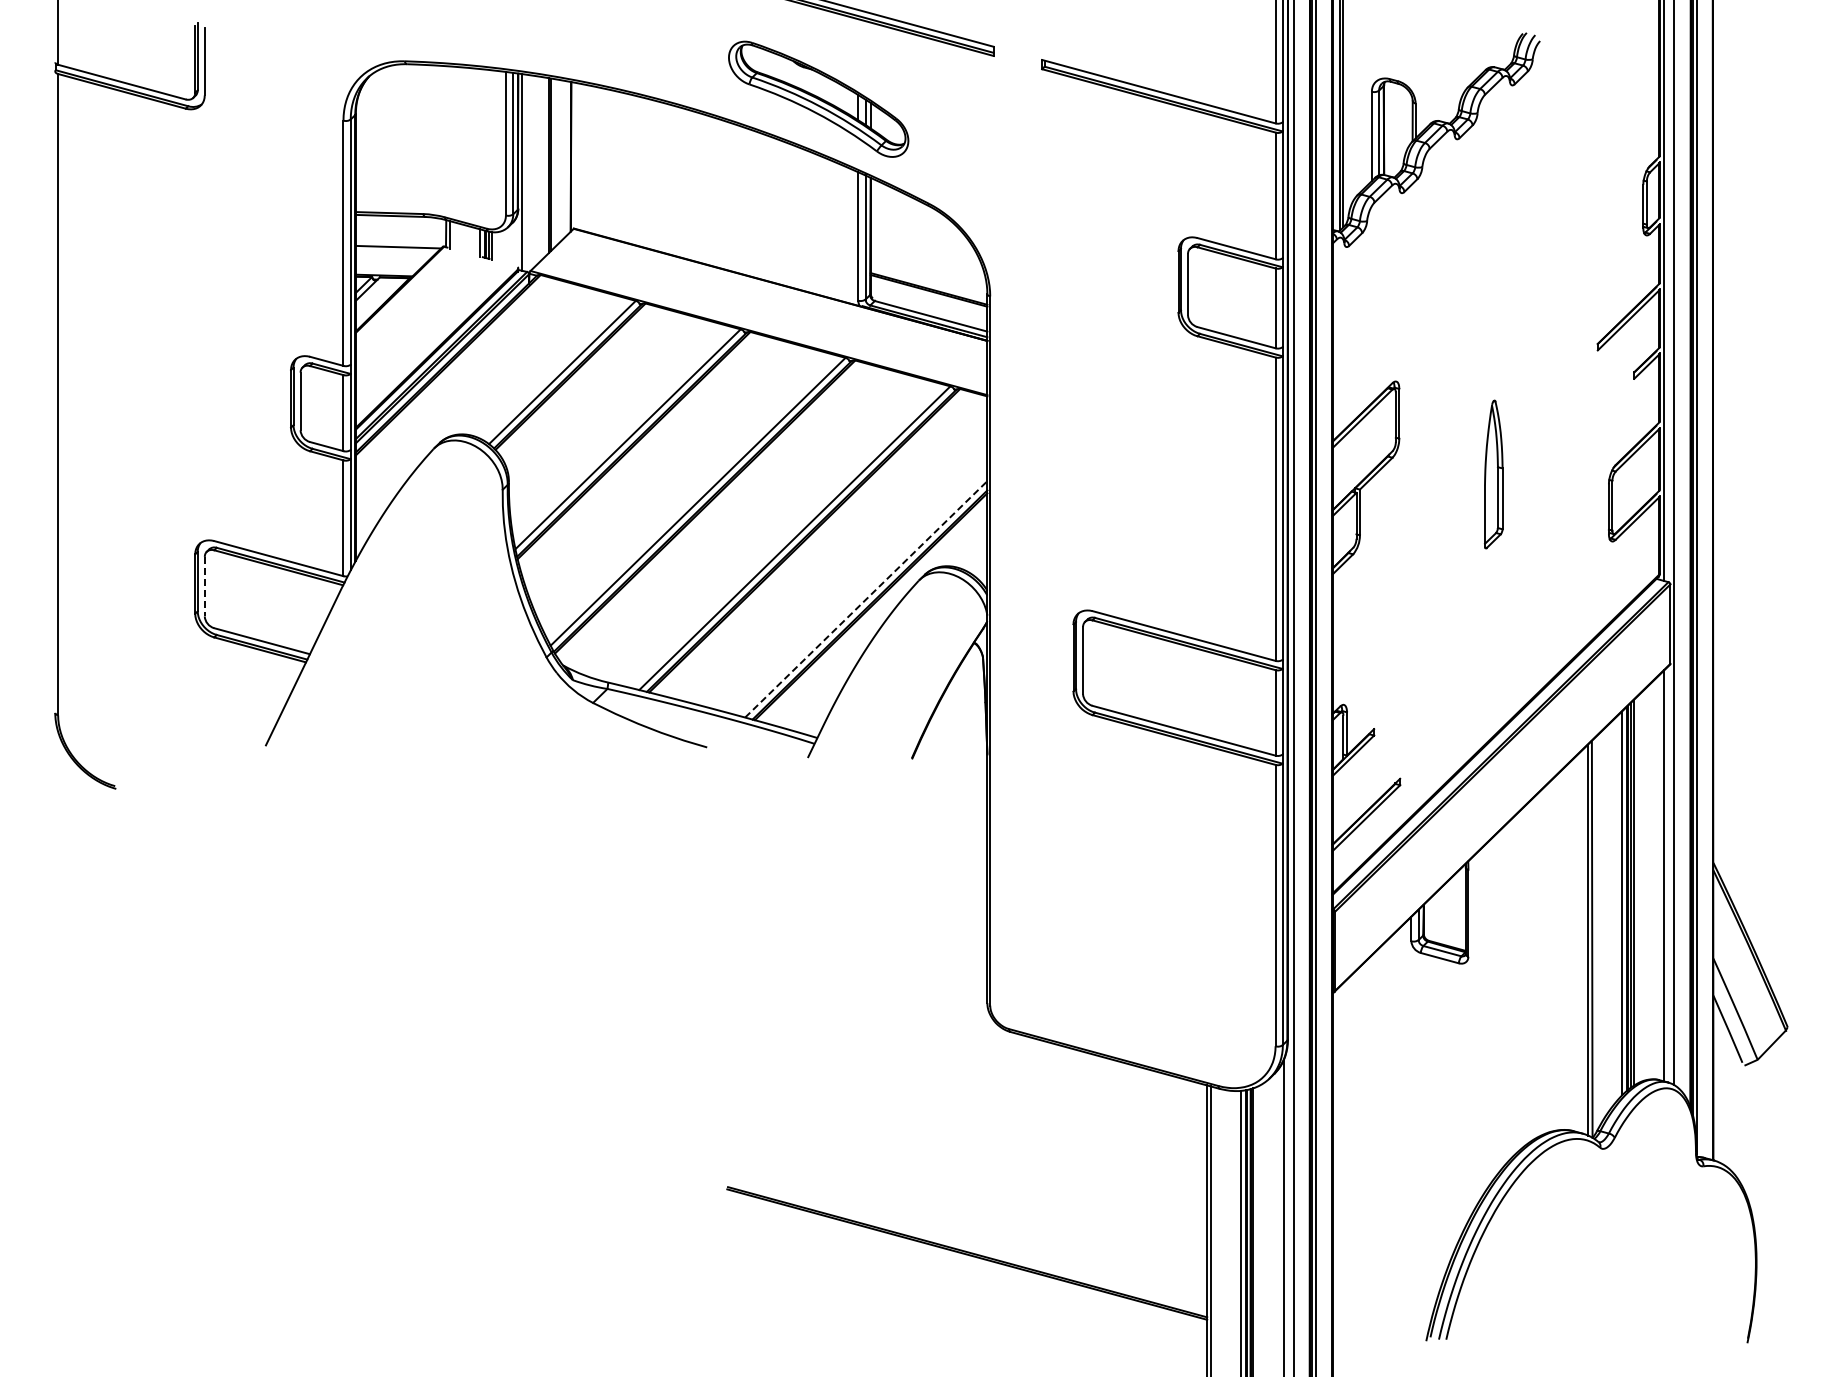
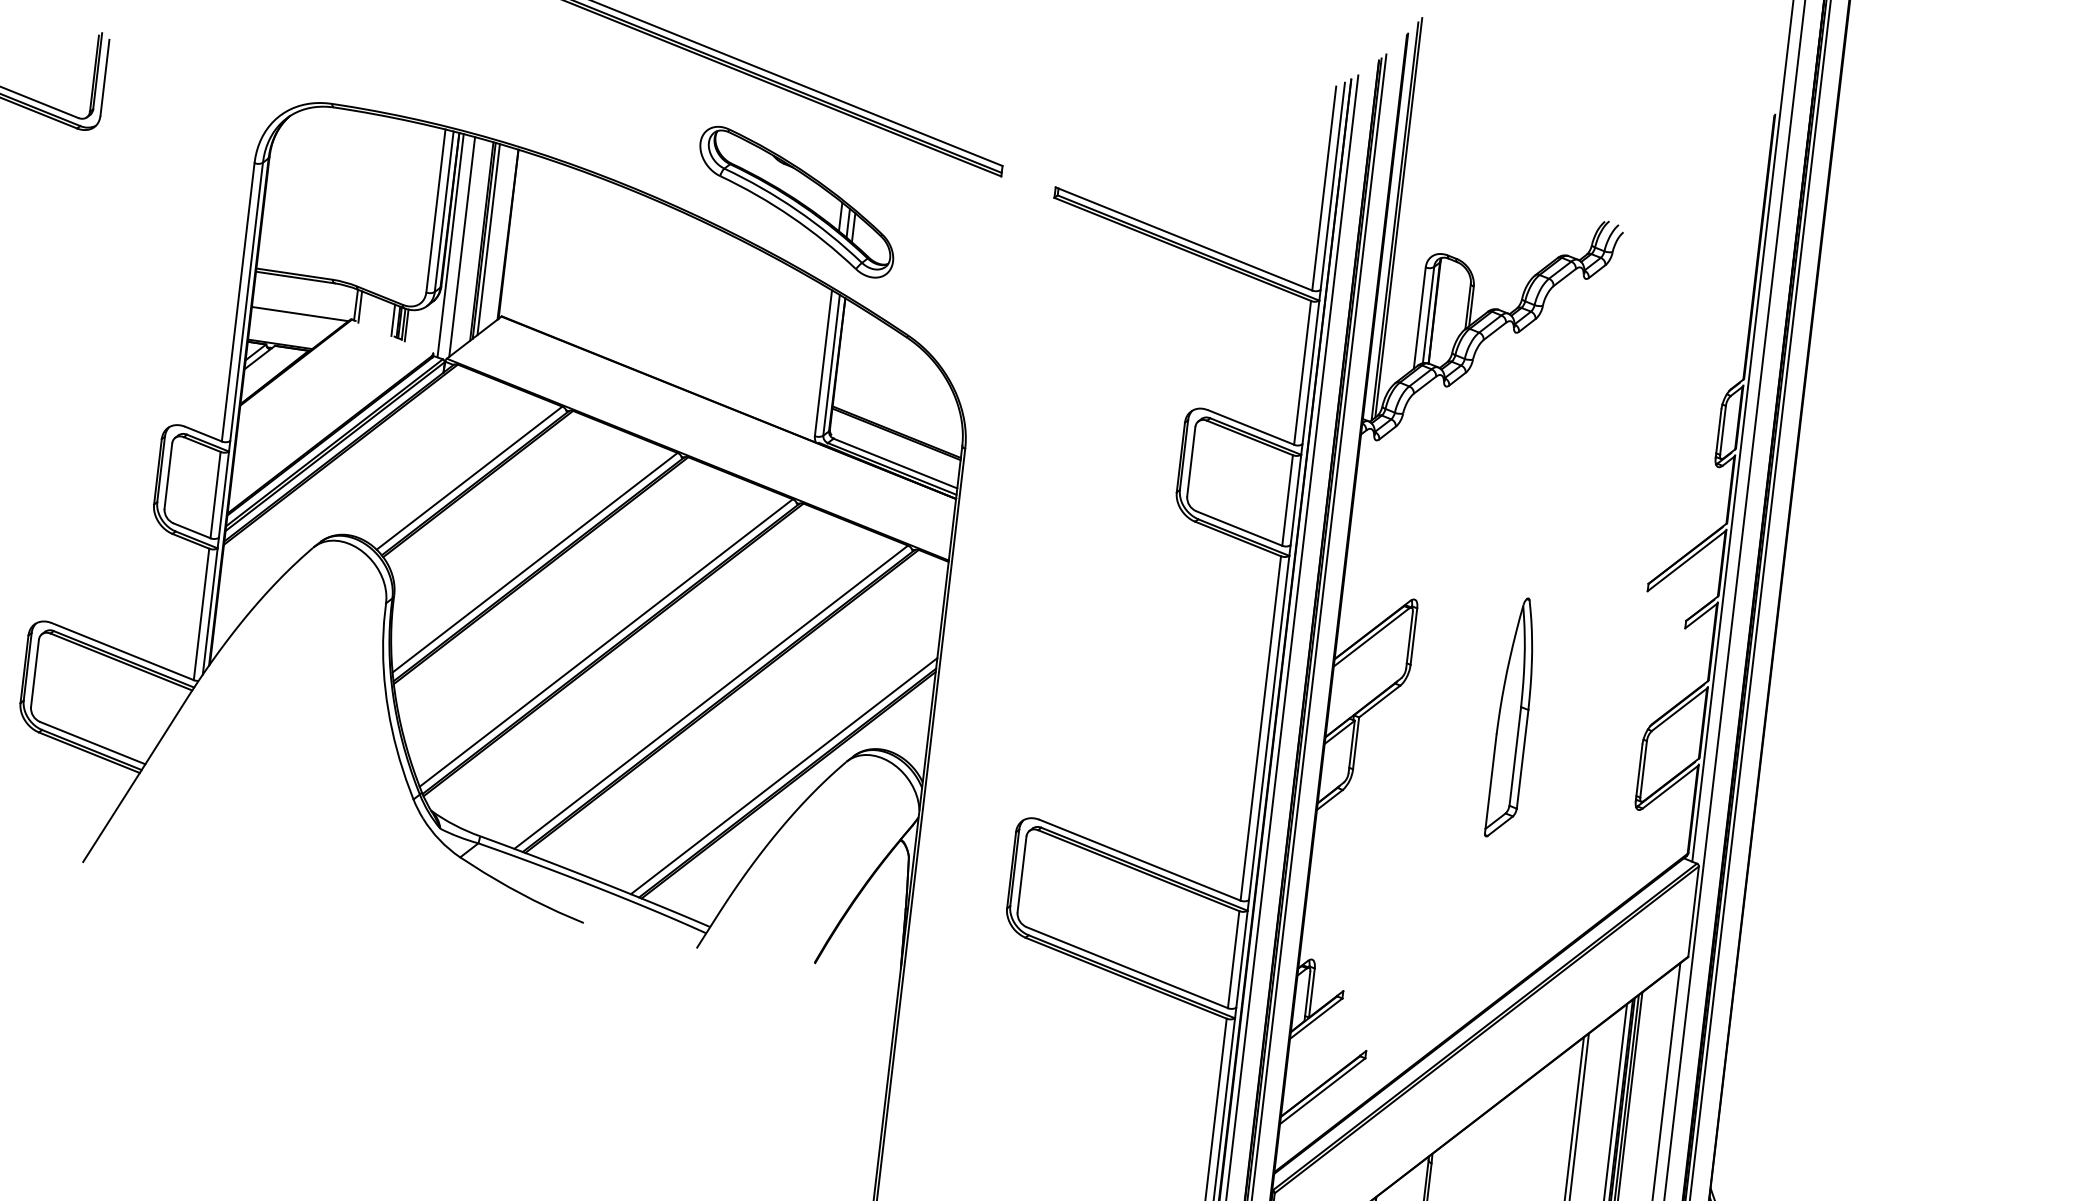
line: (554, 163) -> (488, 239), added
line: (532, 172) -> (462, 247), added
part: (1493, 474) -> (1512, 718), size x1.43
line: (204, 586) -> (34, 673), dashed -> solid
line: (866, 599) -> (784, 776), dashed -> solid

